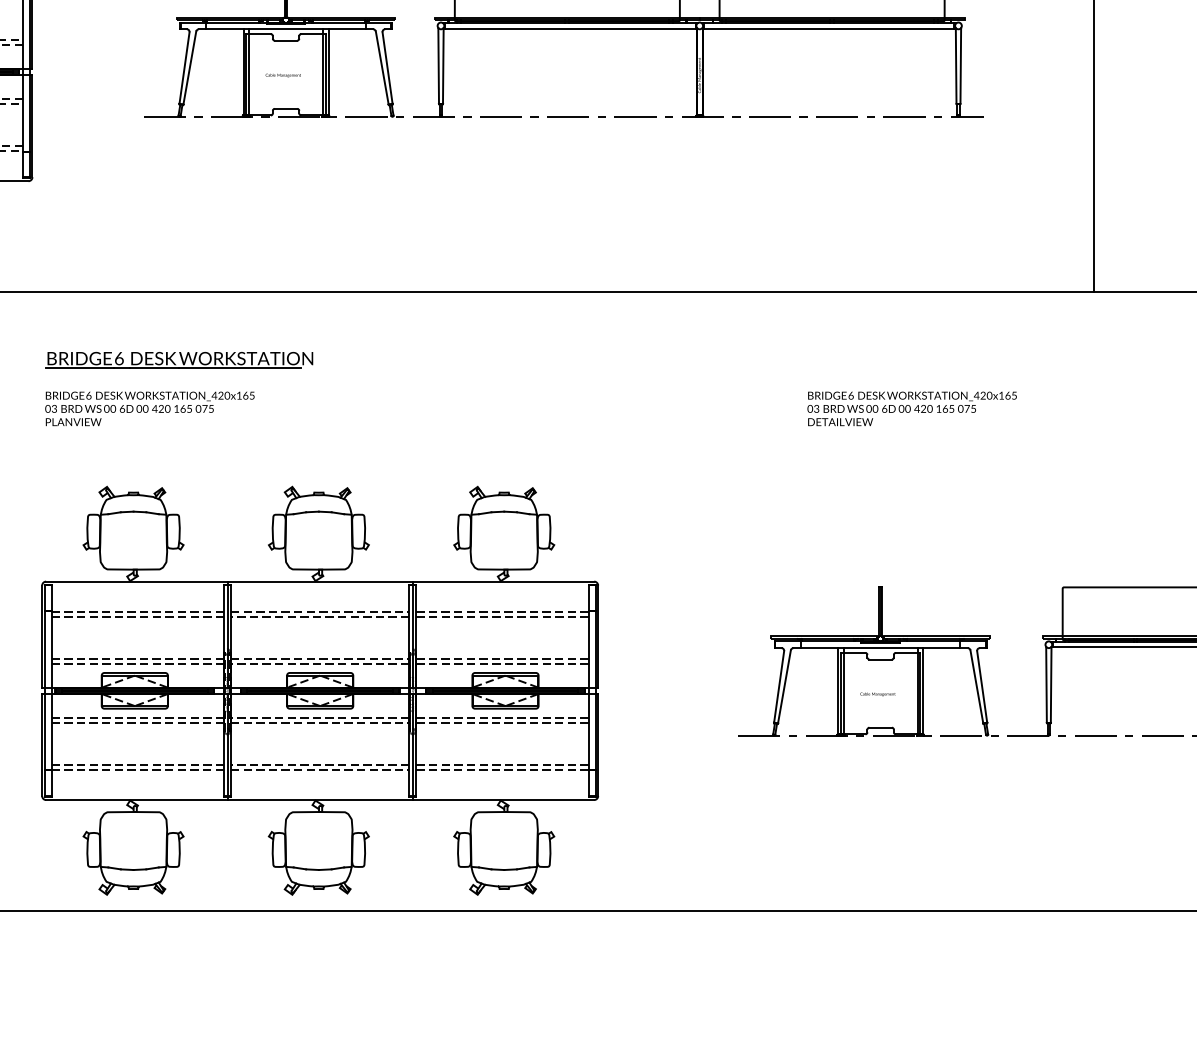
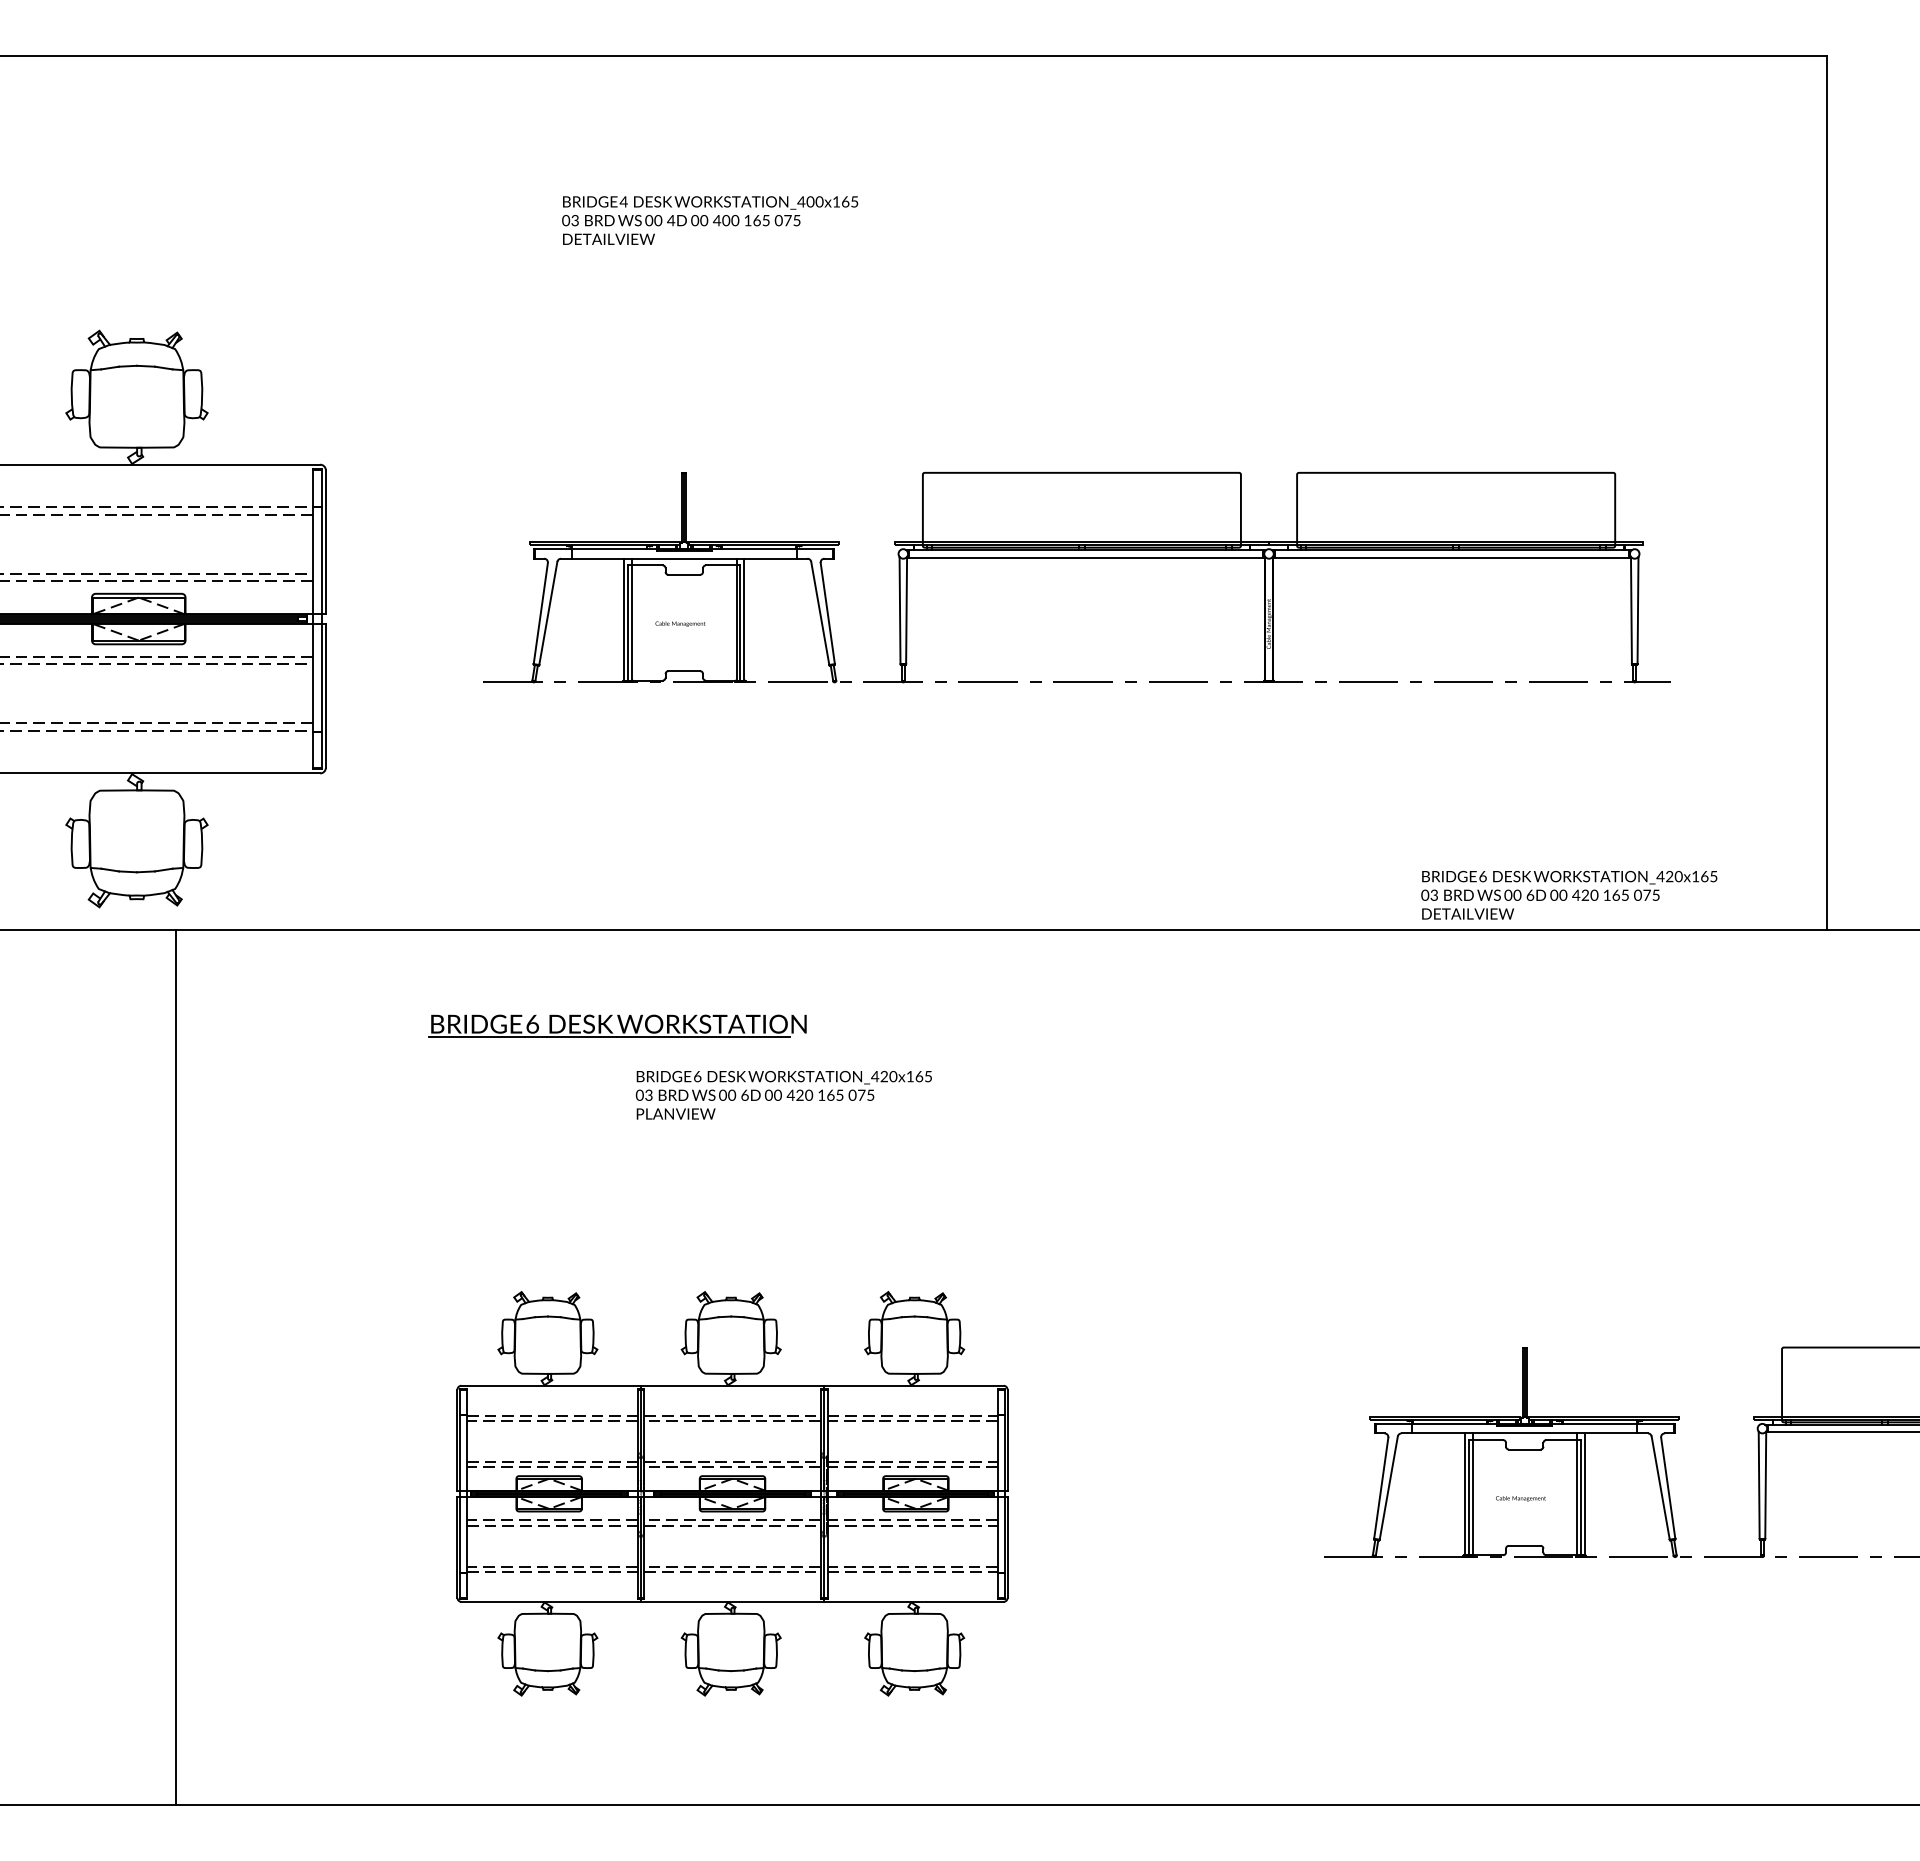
part: (179, 359) -> (617, 1025), moved
text: (149, 409) -> (783, 1095), moved
text: (912, 409) -> (1569, 895), moved
part: (320, 690) -> (732, 1493), size x0.7

